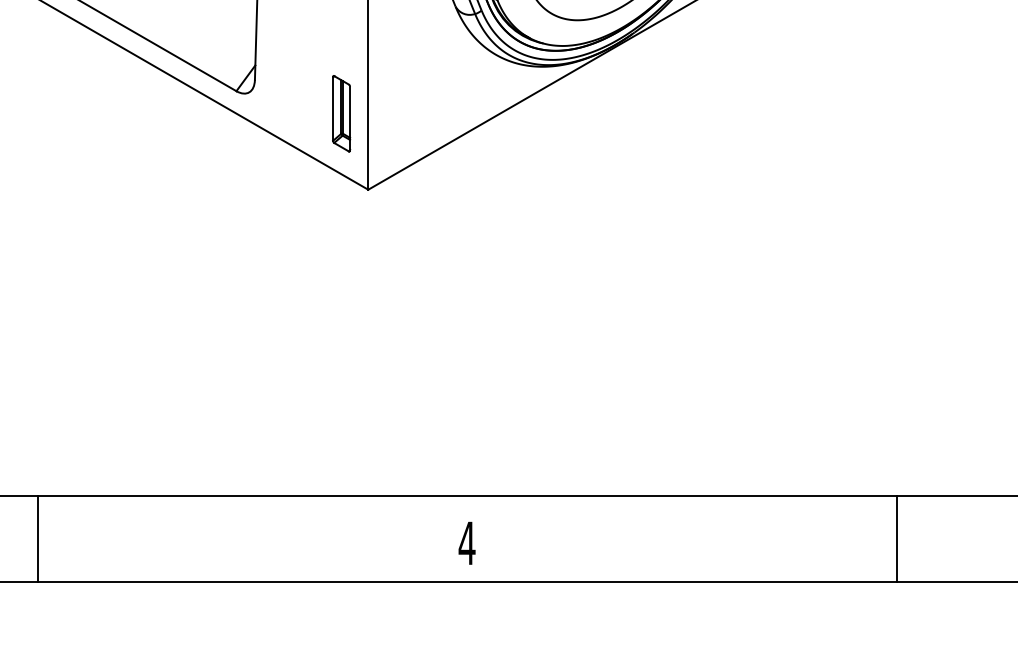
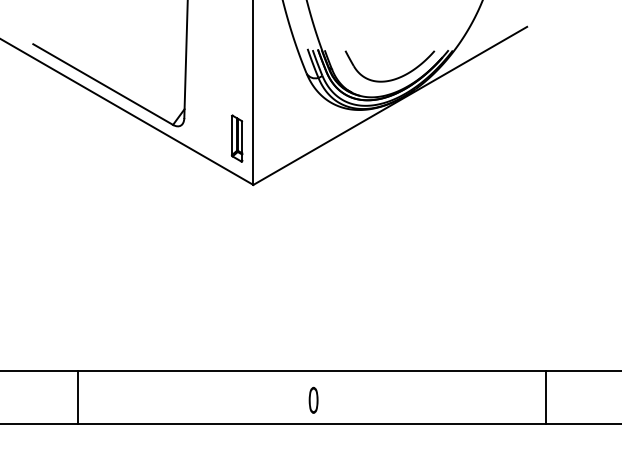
line: (38, 538) -> (78, 397), moved
line: (897, 538) -> (546, 397), moved
text: (466, 541) -> (313, 399), 4 -> 0

